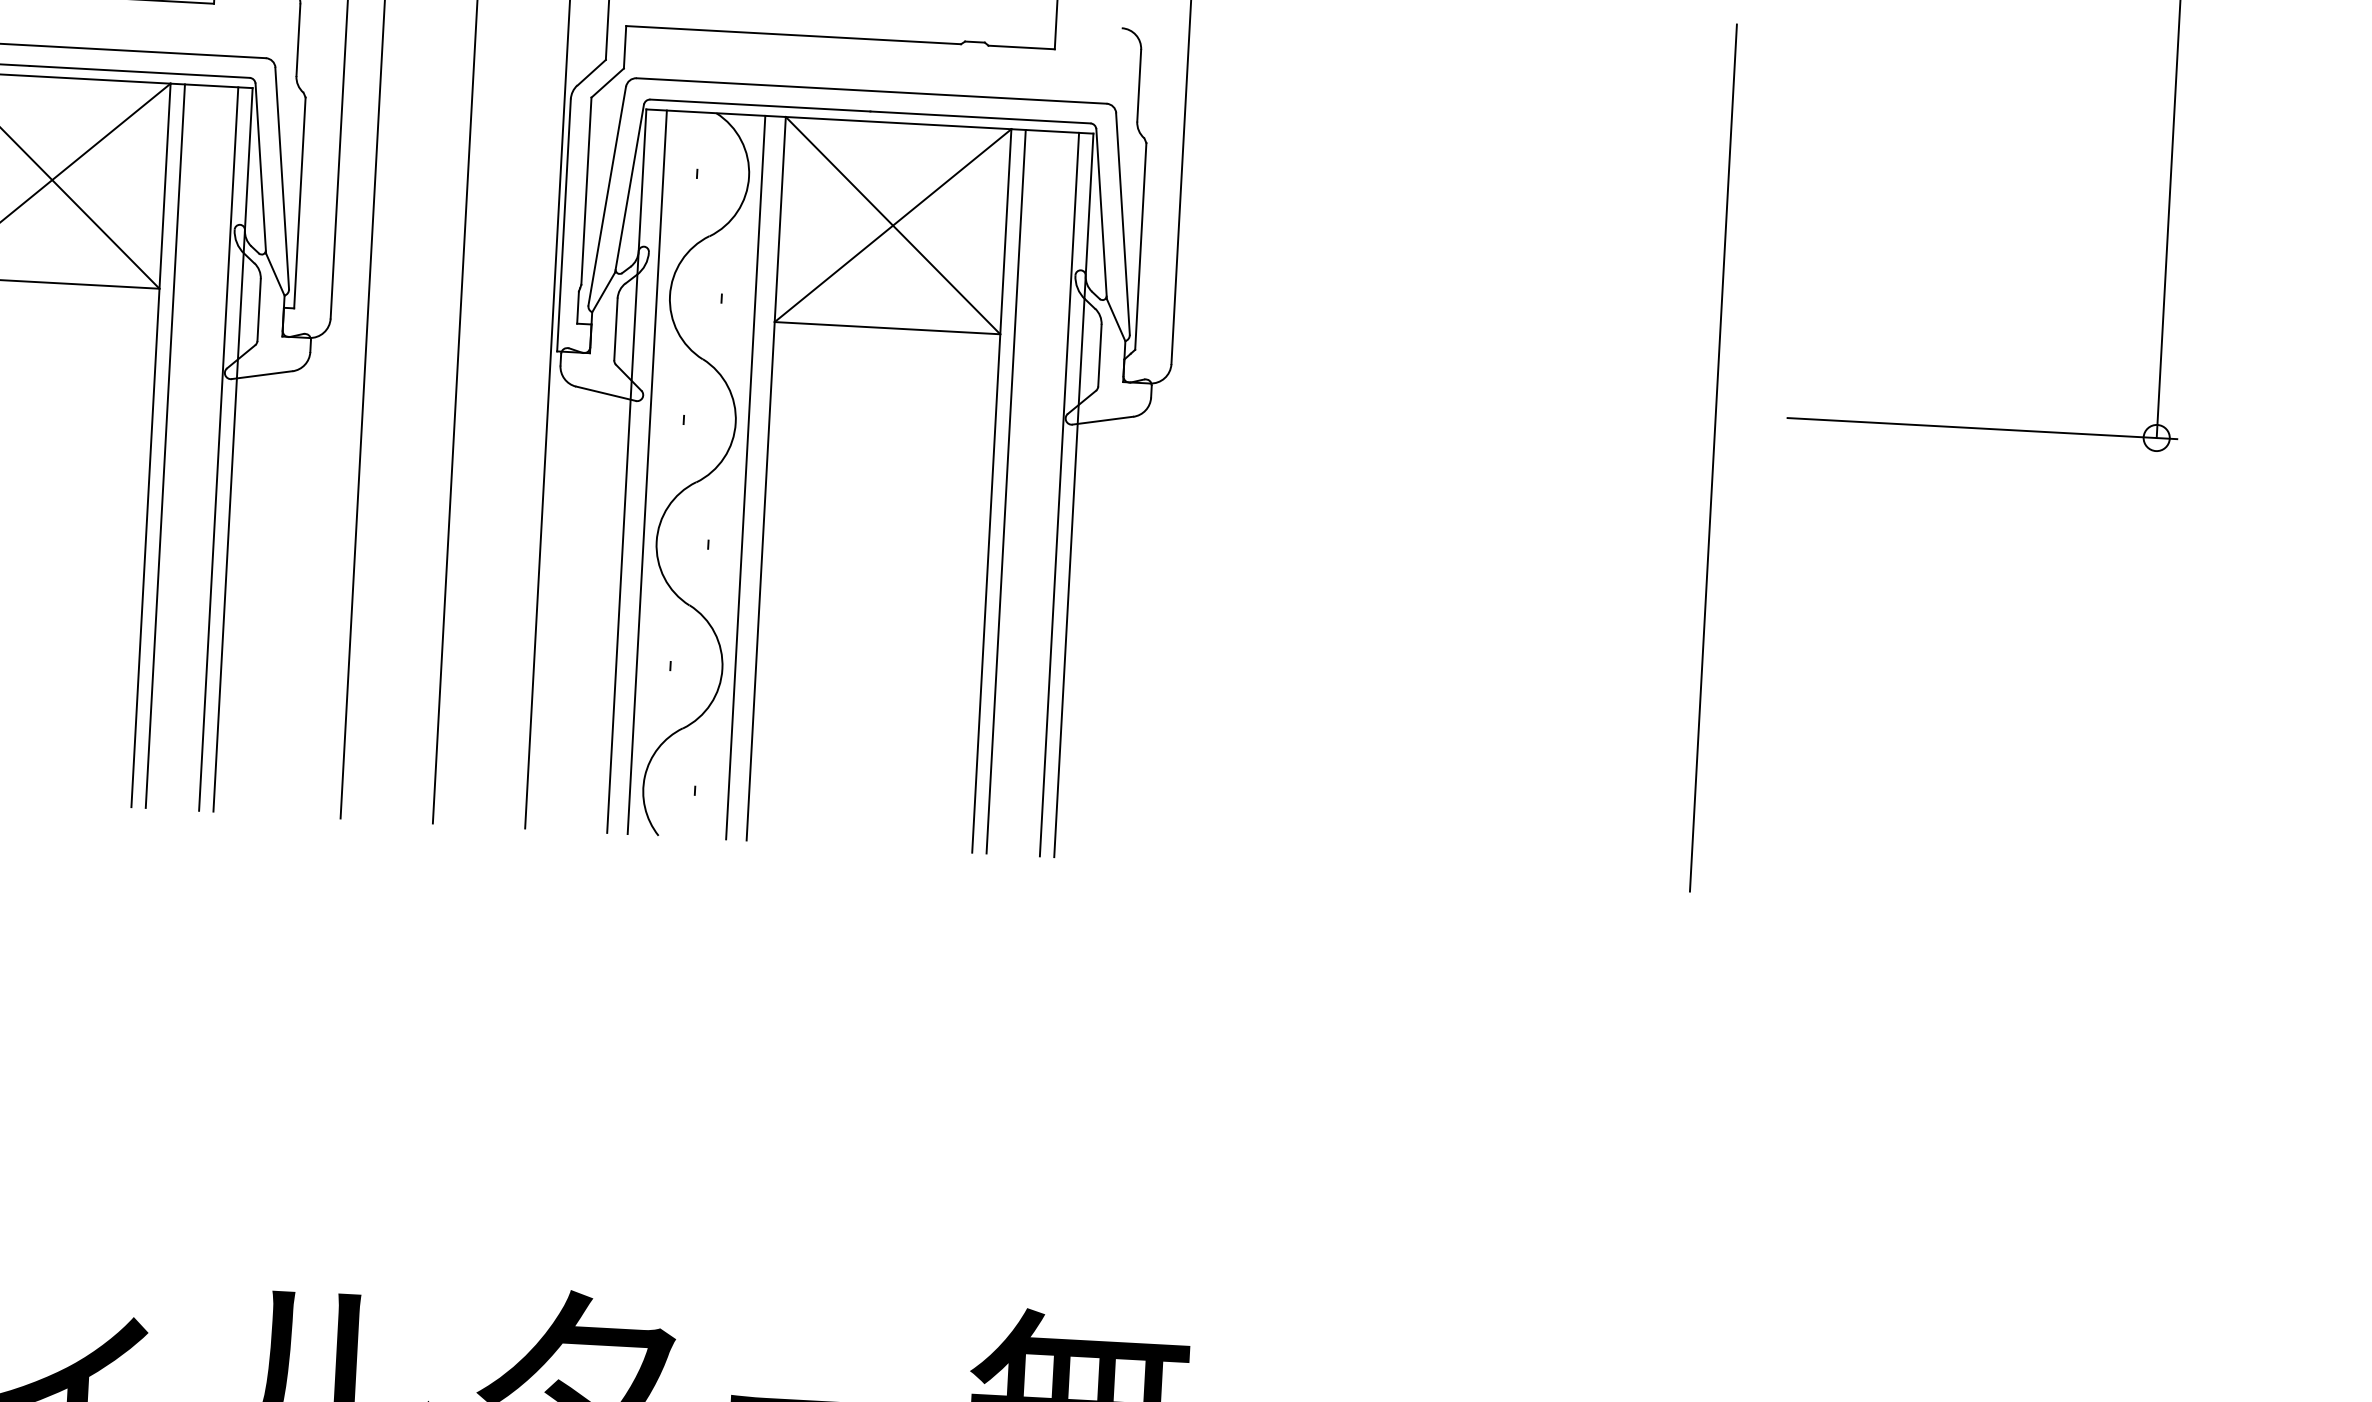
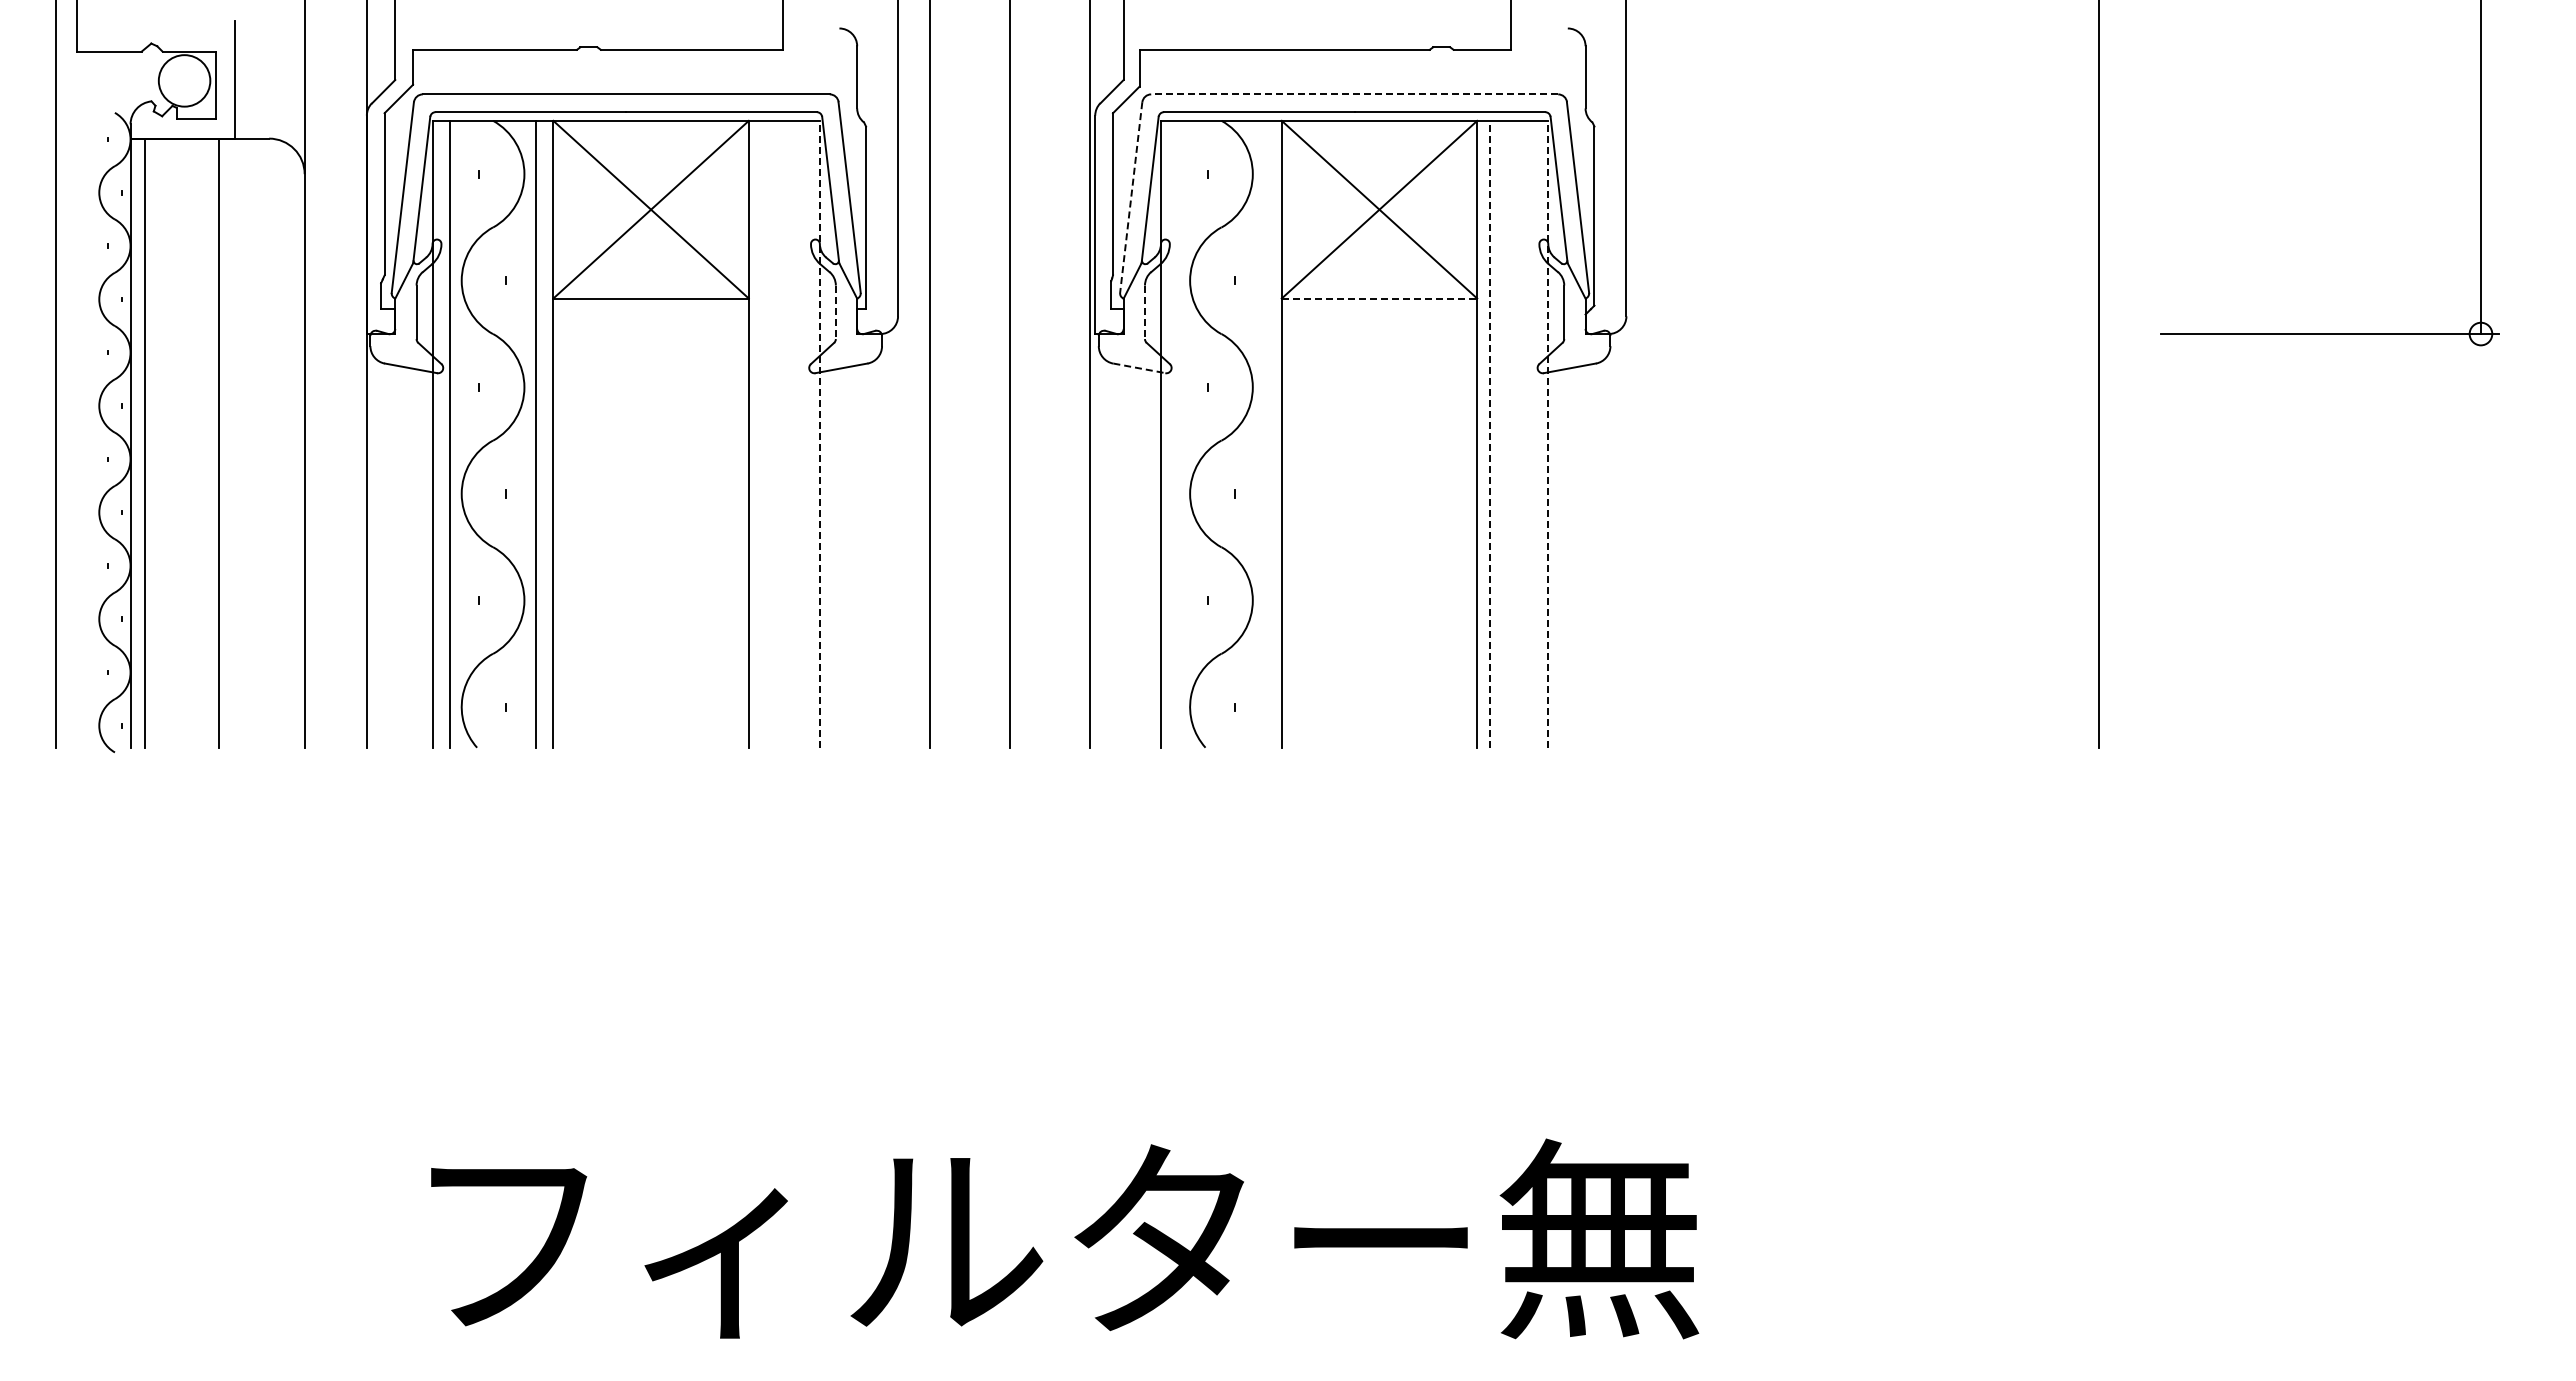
line: (871, 91) -> (1354, 94), solid -> dashed
line: (607, 197) -> (1131, 198), solid -> dashed
line: (258, 310) -> (835, 312), solid -> dashed
line: (887, 328) -> (1379, 298), solid -> dashed
line: (615, 329) -> (1144, 312), solid -> dashed
line: (606, 393) -> (1139, 368), solid -> dashed
line: (165, 445) -> (761, 433), removed
line: (218, 448) -> (807, 433), removed
line: (232, 448) -> (819, 433), solid -> dashed
line: (647, 471) -> (1178, 433), removed
line: (746, 476) -> (1264, 433), removed
line: (1006, 490) -> (1489, 433), solid -> dashed
line: (1059, 493) -> (1535, 433), removed
line: (1074, 494) -> (1548, 433), solid -> dashed

